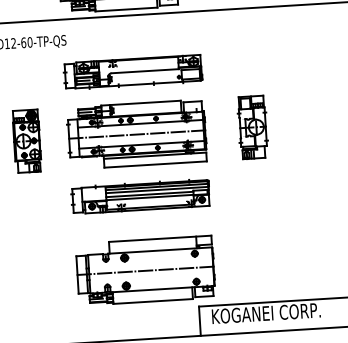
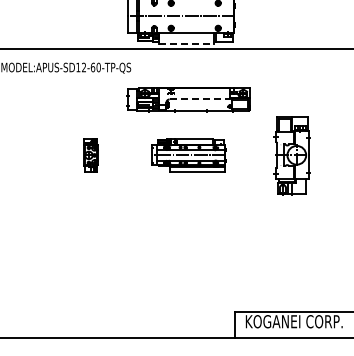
line: (126, 9) -> (186, 43), solid -> dashed
line: (146, 71) -> (200, 99), solid -> dashed
part: (252, 127) -> (292, 155), size x1.4
part: (136, 134) -> (188, 155), size x0.6
part: (26, 141) -> (90, 155), size x0.6
part: (140, 196) -> (188, 210), removed
part: (144, 270) -> (188, 276), removed

